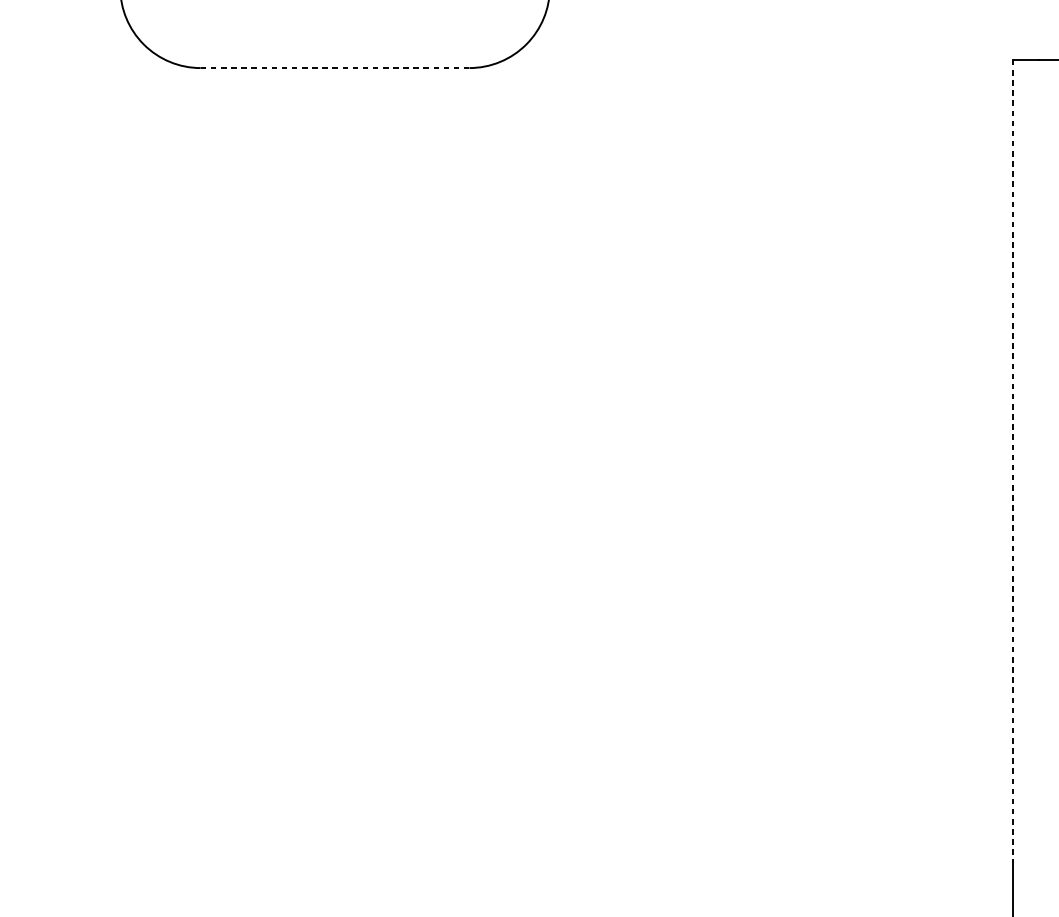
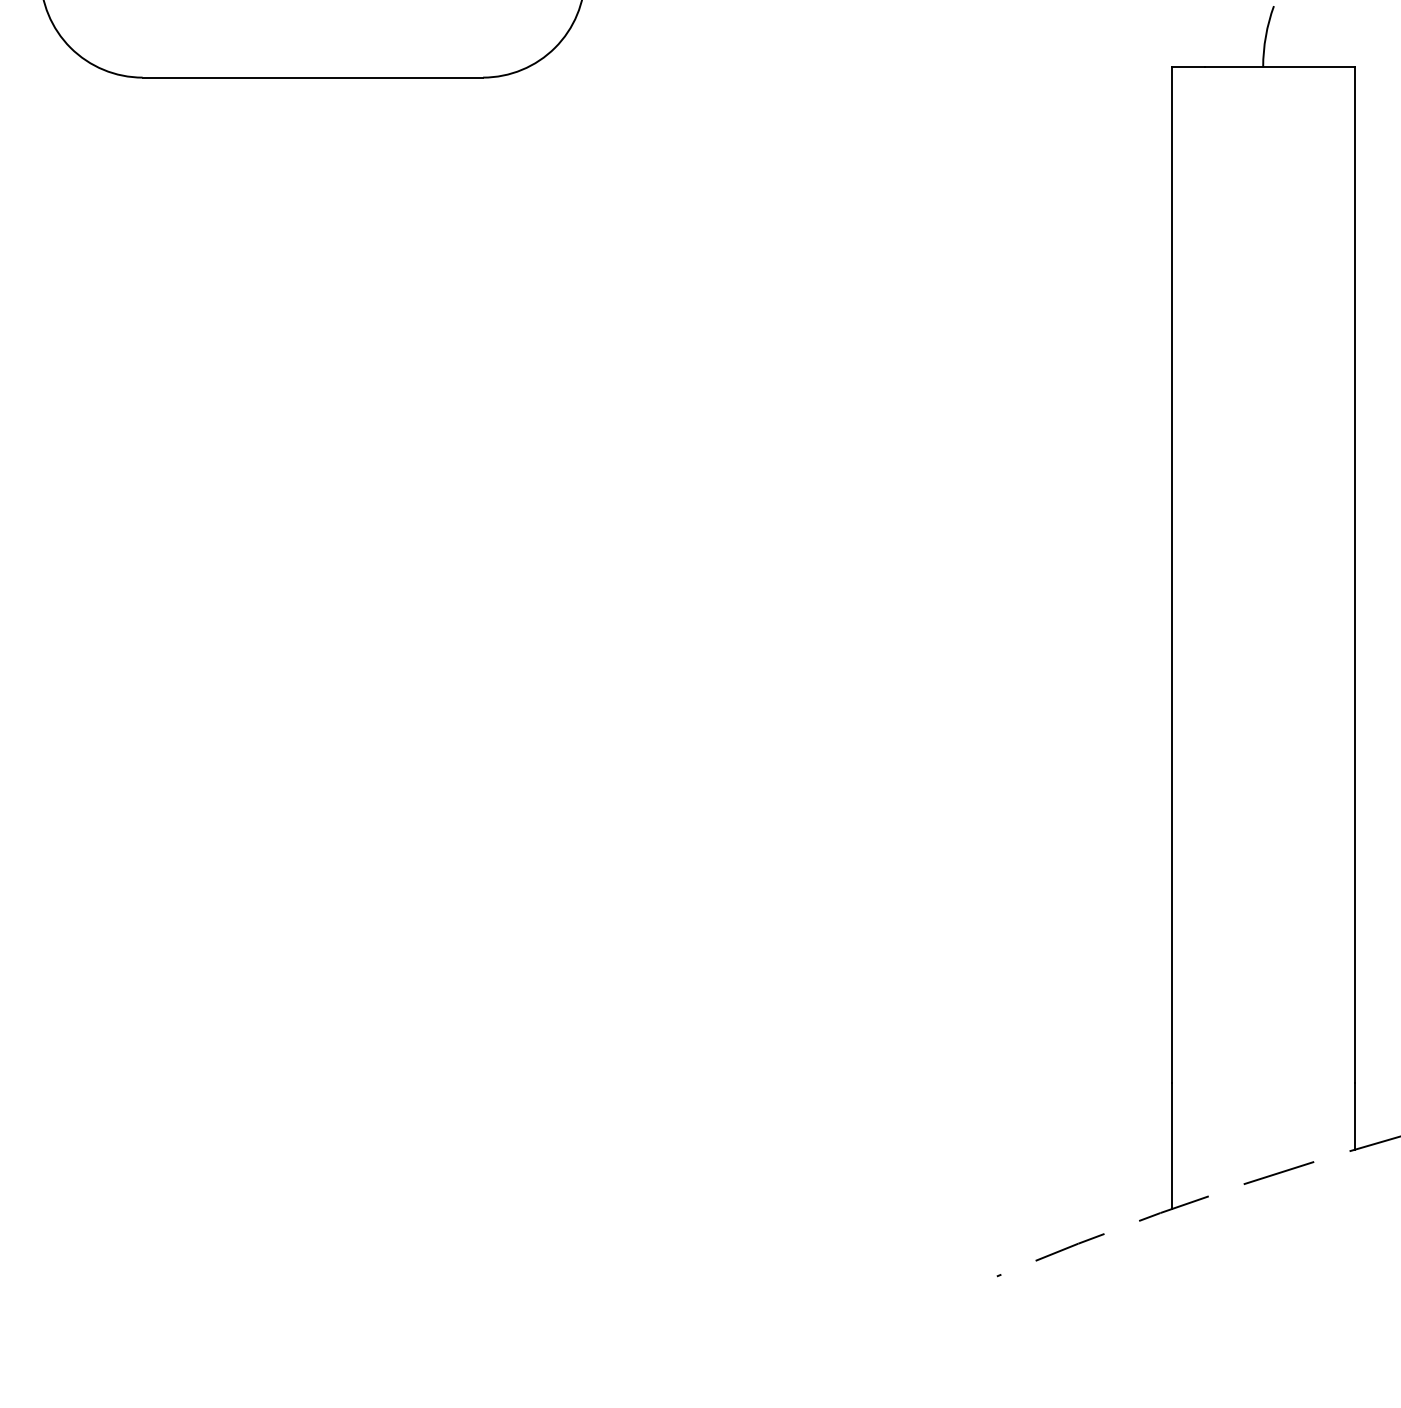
line: (334, 67) -> (312, 77), dashed -> solid
line: (1012, 461) -> (1171, 575), dashed -> solid

